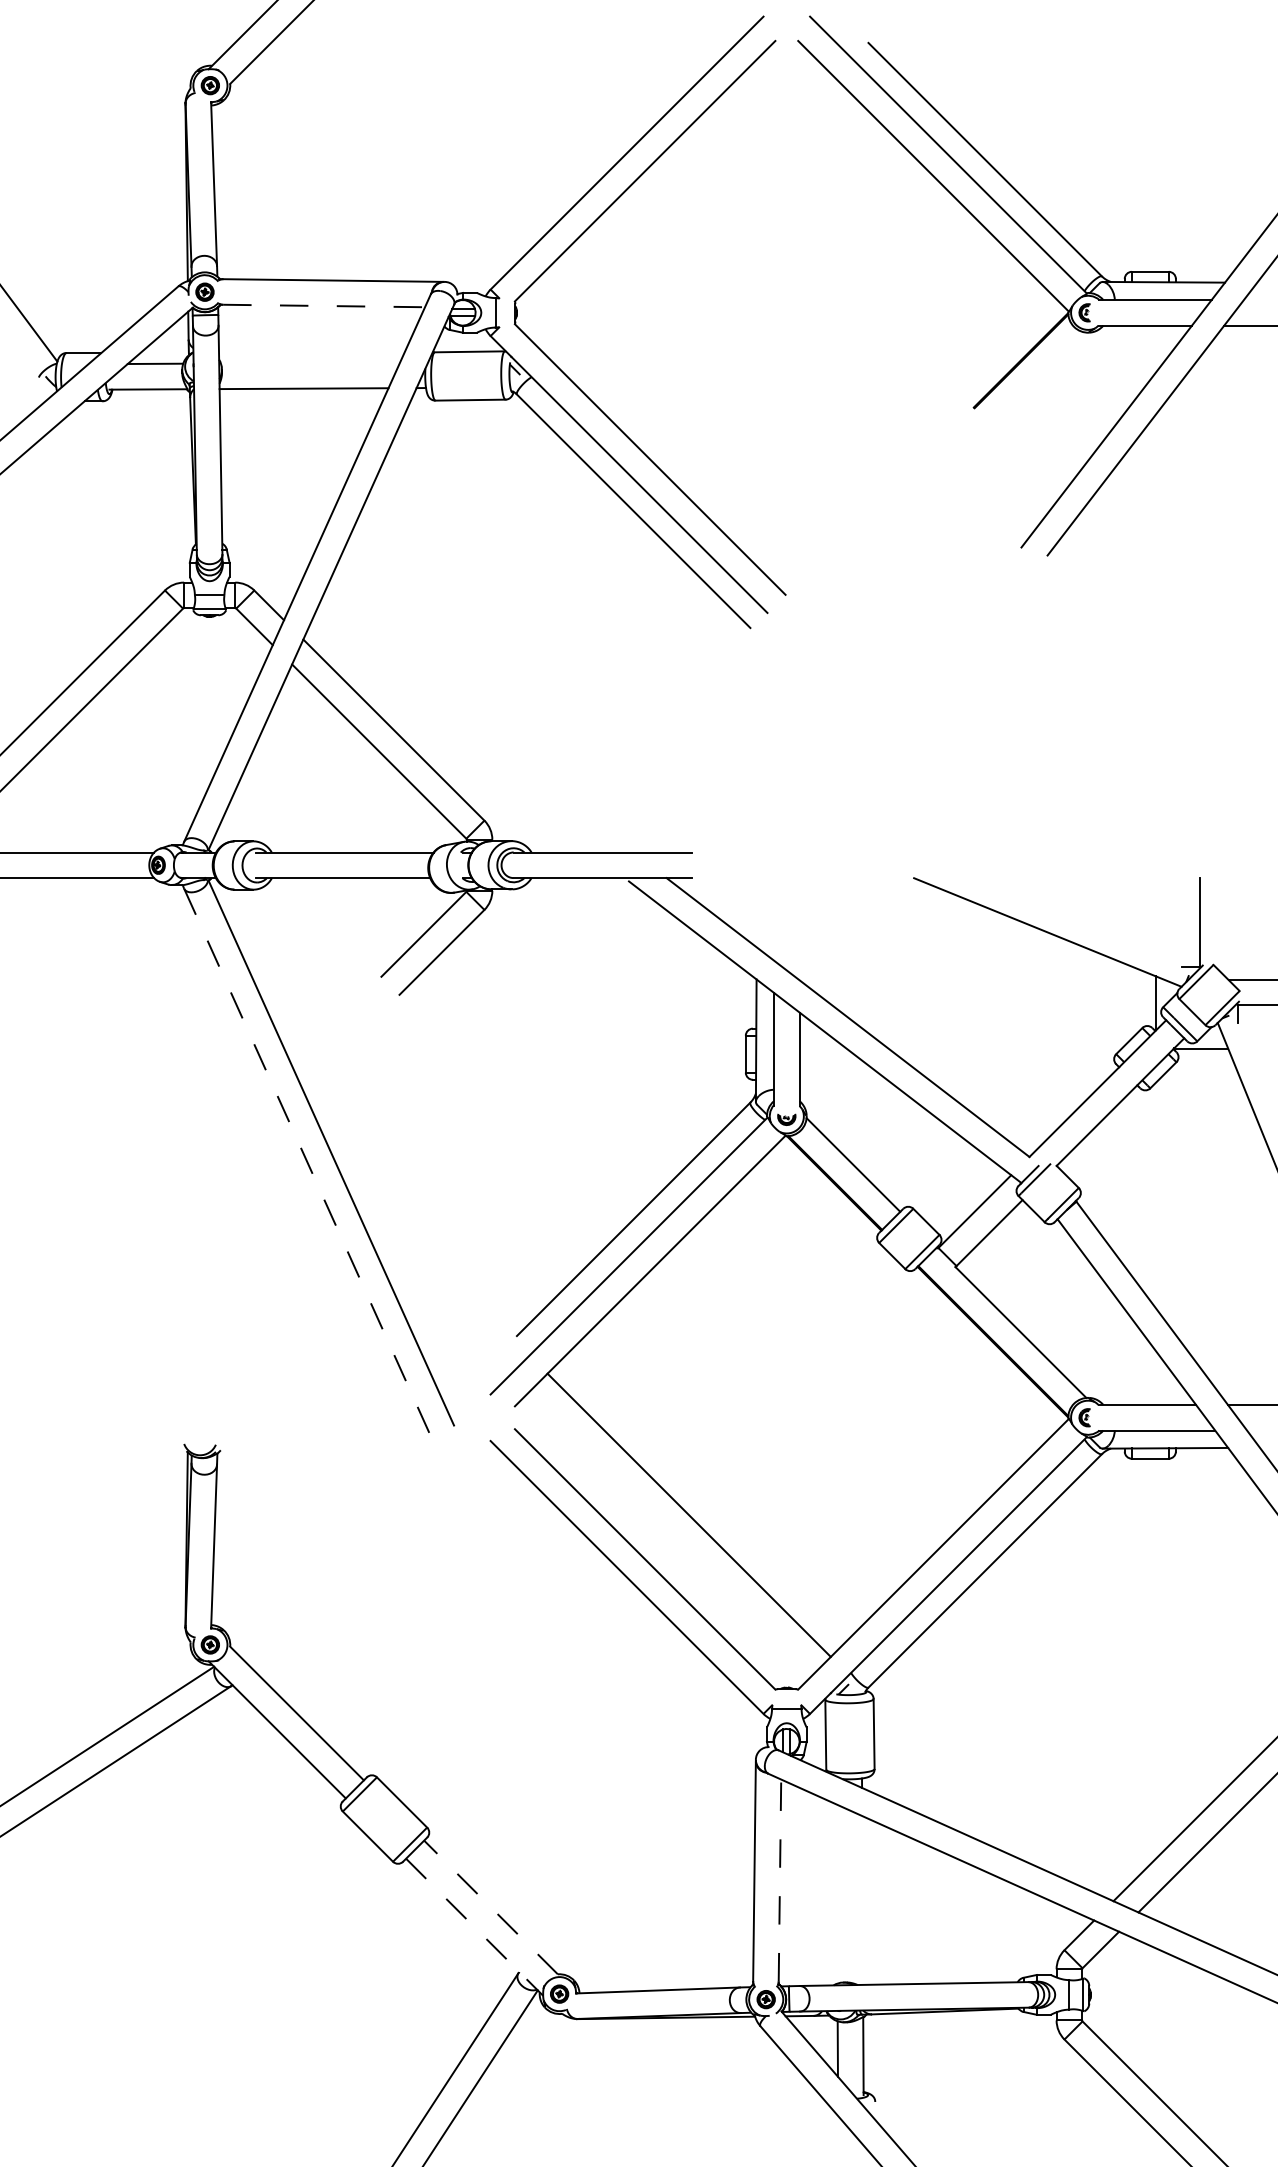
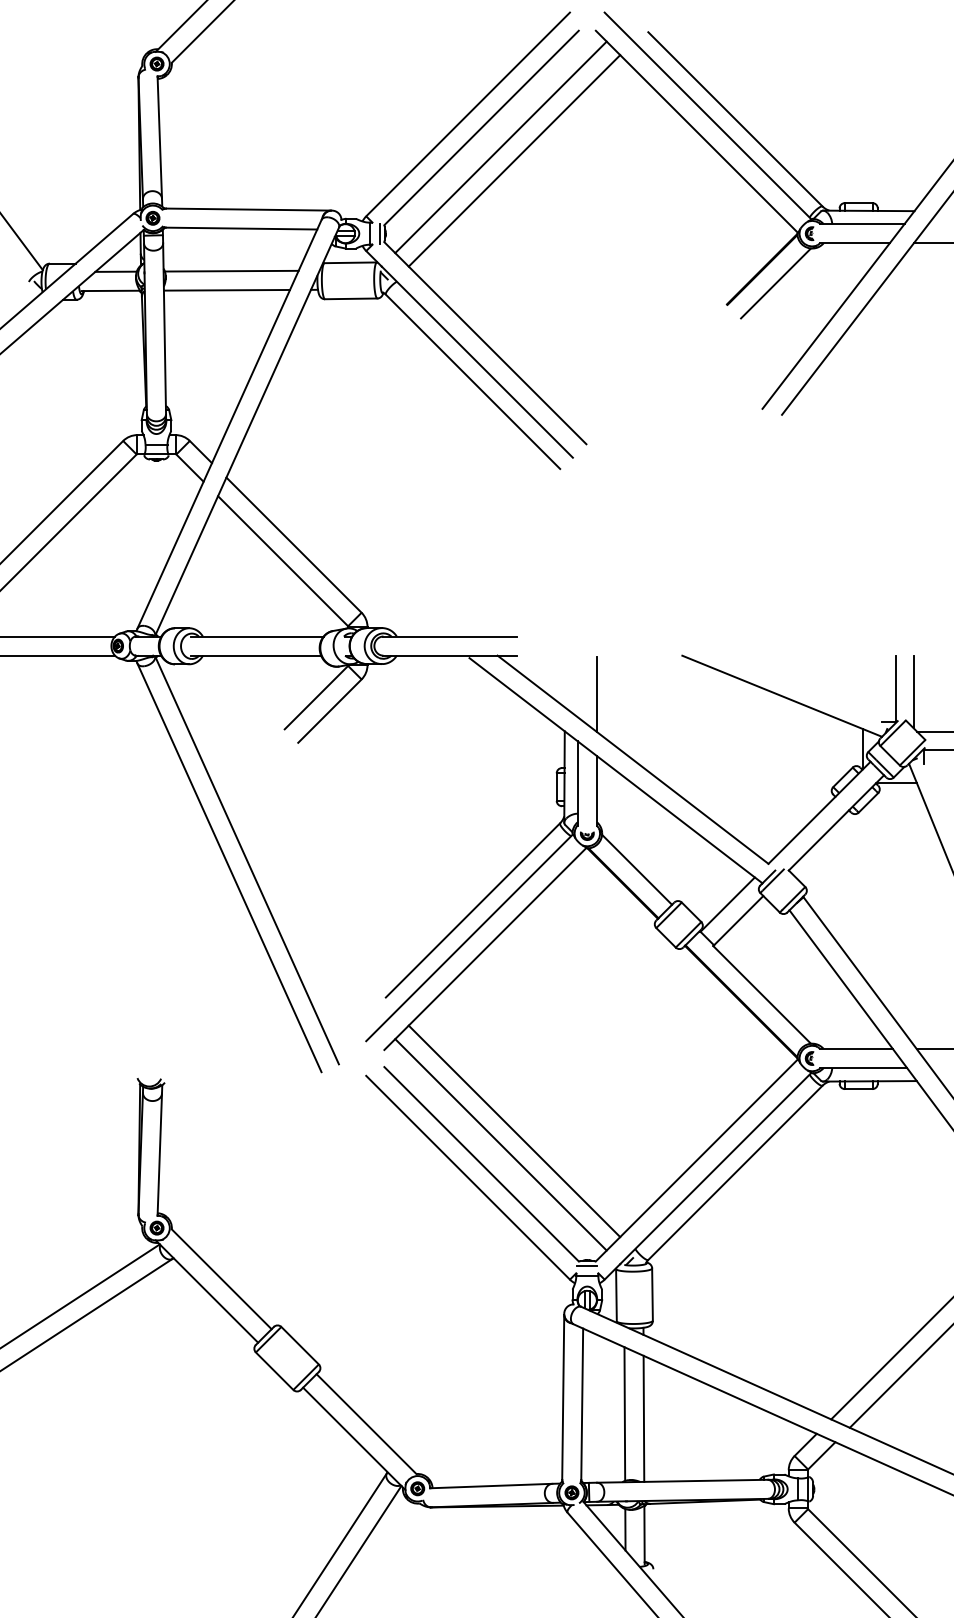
line: (670, 196) -> (500, 146), added
line: (688, 214) -> (513, 160), added
line: (324, 306) -> (242, 228), dashed -> solid
line: (508, 312) -> (379, 233), added
line: (310, 362) -> (231, 270), added
line: (1039, 379) -> (775, 283), added
line: (1224, 926) -> (914, 691), added
line: (799, 930) -> (596, 694), added
line: (307, 1162) -> (229, 867), dashed -> solid
line: (670, 1533) -> (500, 1144), added
line: (786, 1695) -> (587, 1265), added
line: (779, 1880) -> (581, 1403), dashed -> solid
line: (836, 1893) -> (624, 1413), added
line: (862, 1900) -> (643, 1418), added
line: (491, 1907) -> (366, 1424), dashed -> solid
line: (474, 1927) -> (354, 1439), dashed -> solid

